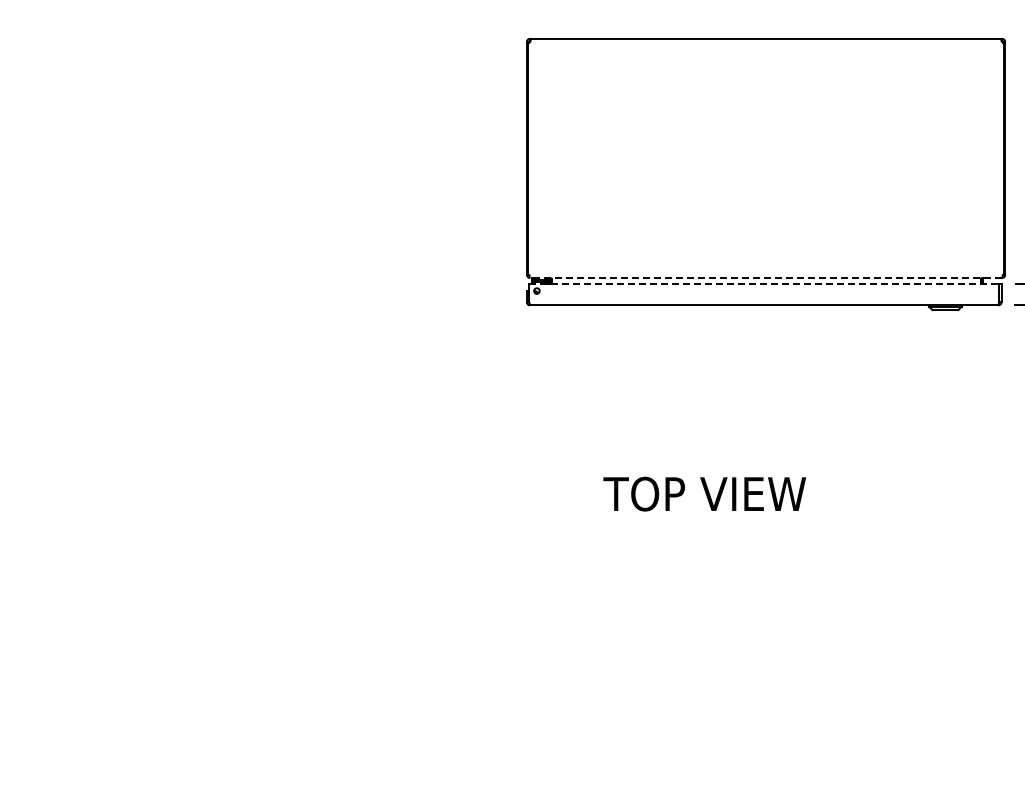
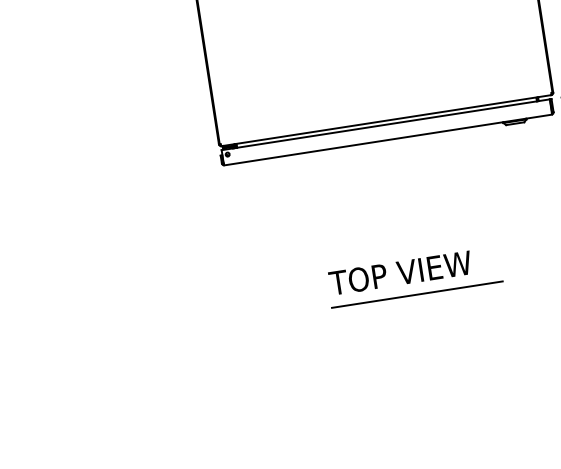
line: (766, 277) -> (386, 120), dashed -> solid
line: (764, 283) -> (385, 124), dashed -> solid
text: (704, 493) -> (400, 272), moved
line: (771, 527) -> (417, 294), added

